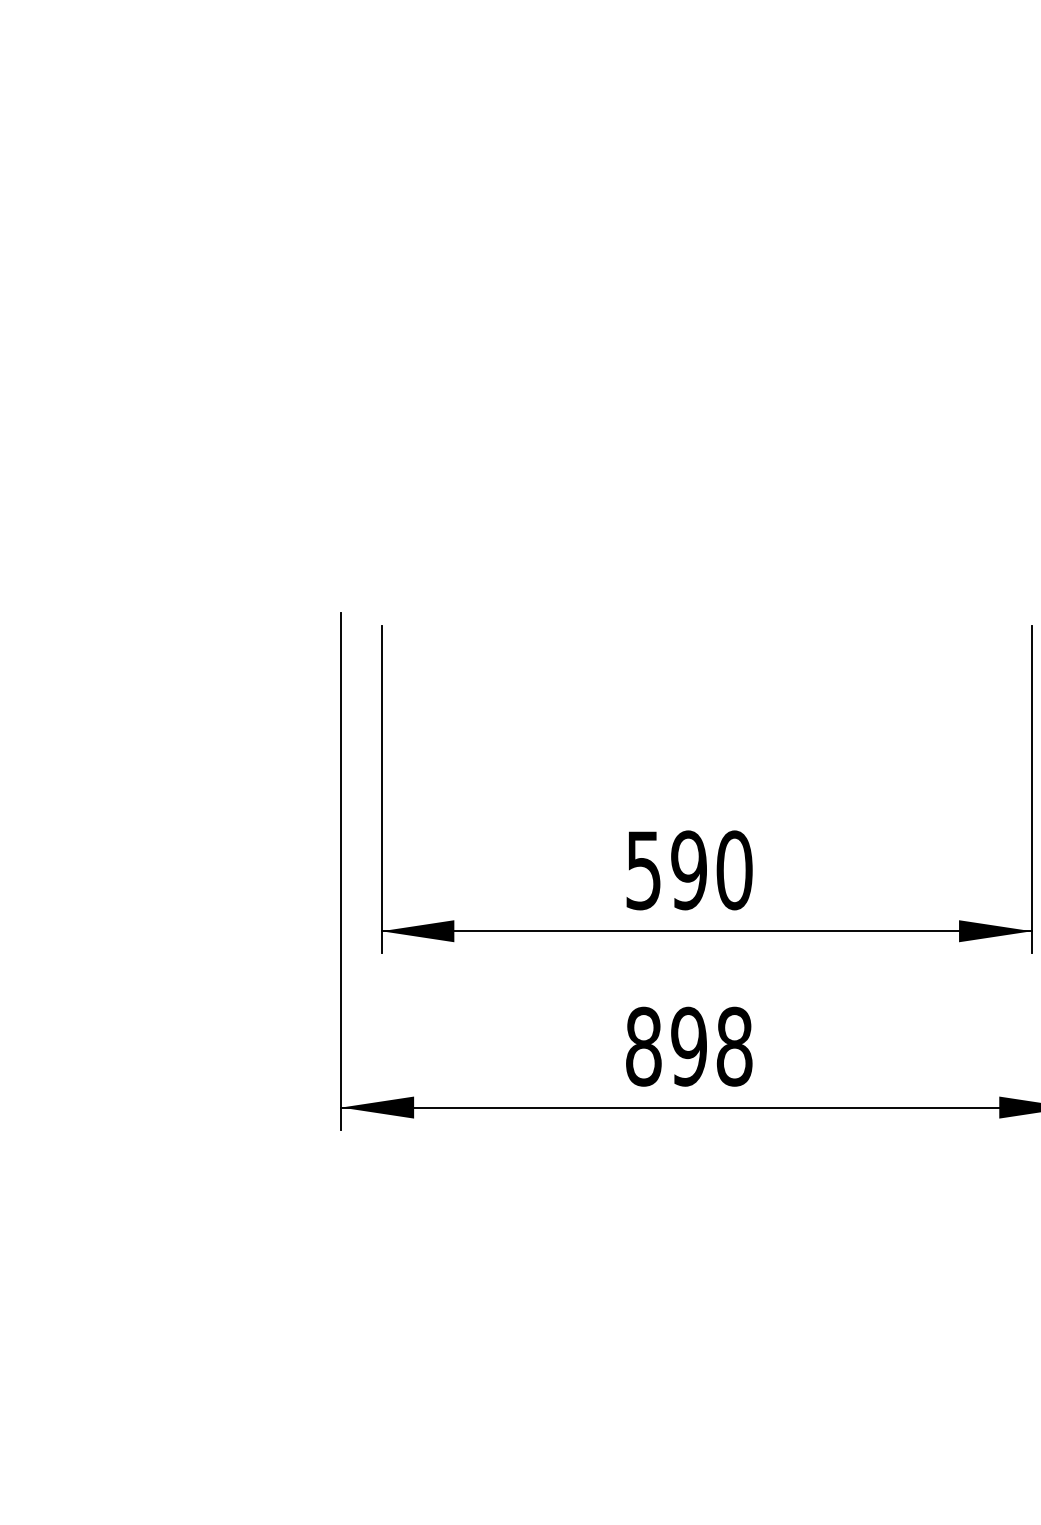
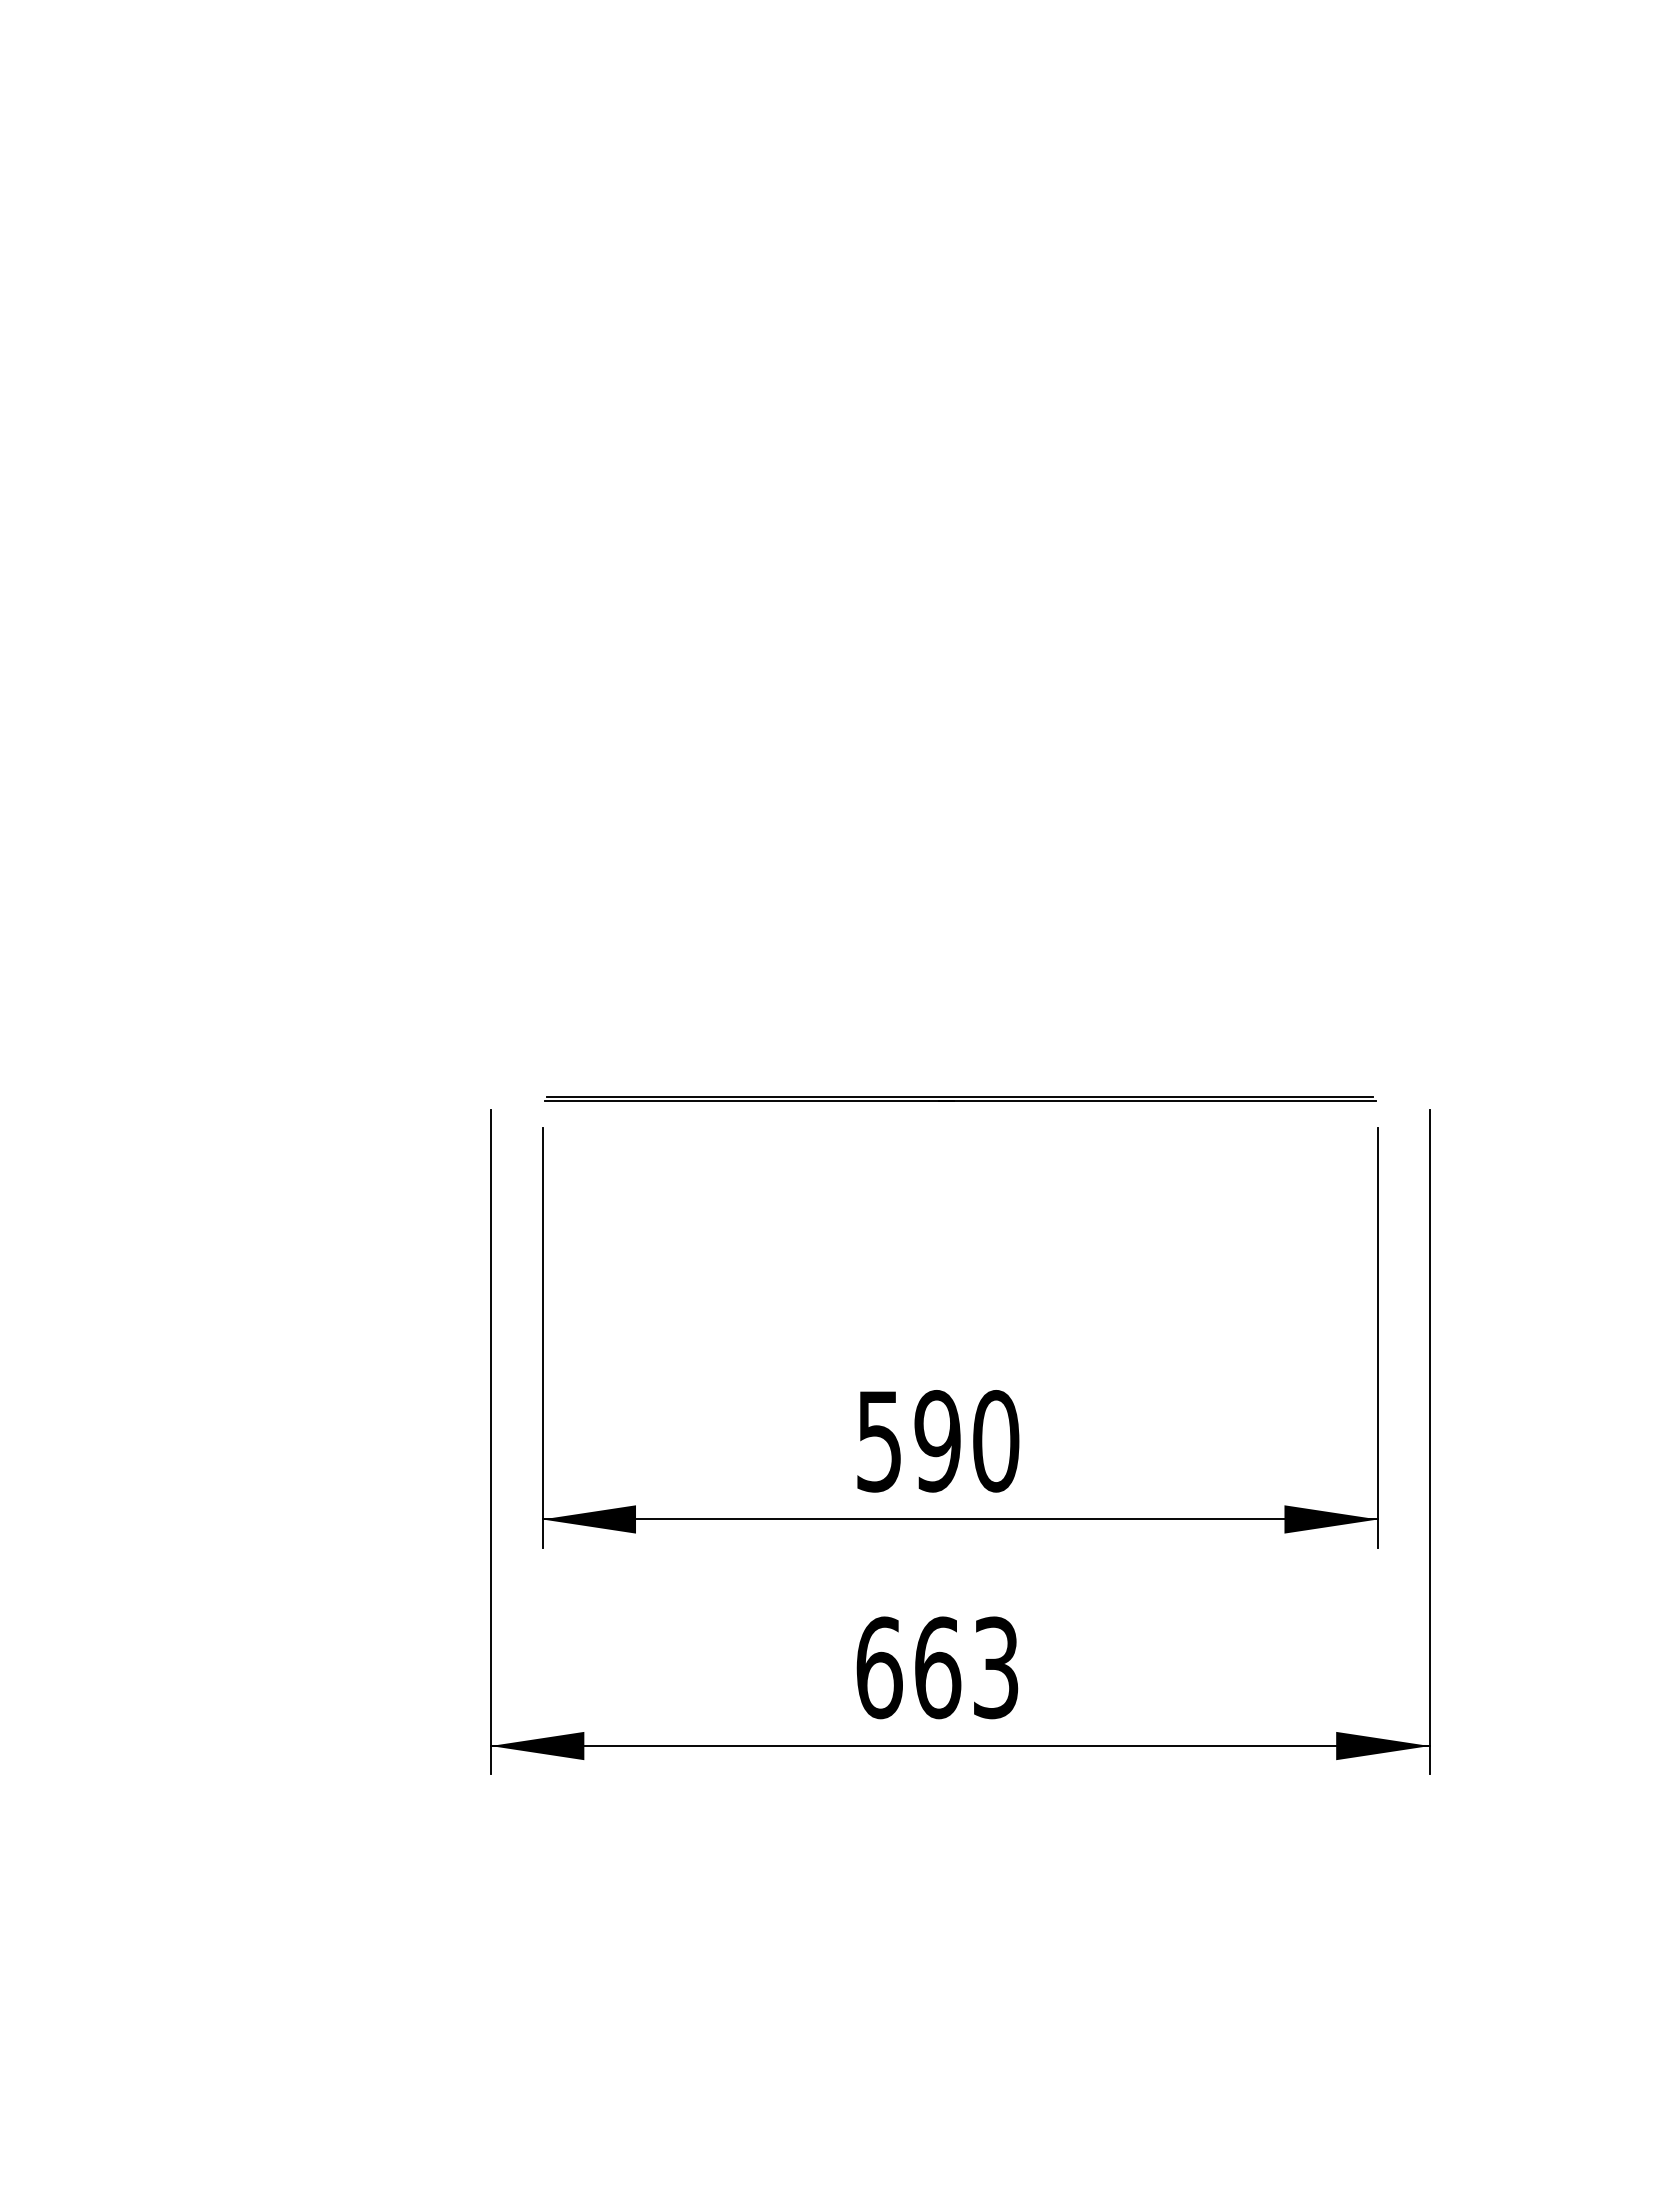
part: (706, 603) -> (960, 1098), added
text: (688, 1046) -> (937, 1667), 898 -> 663

